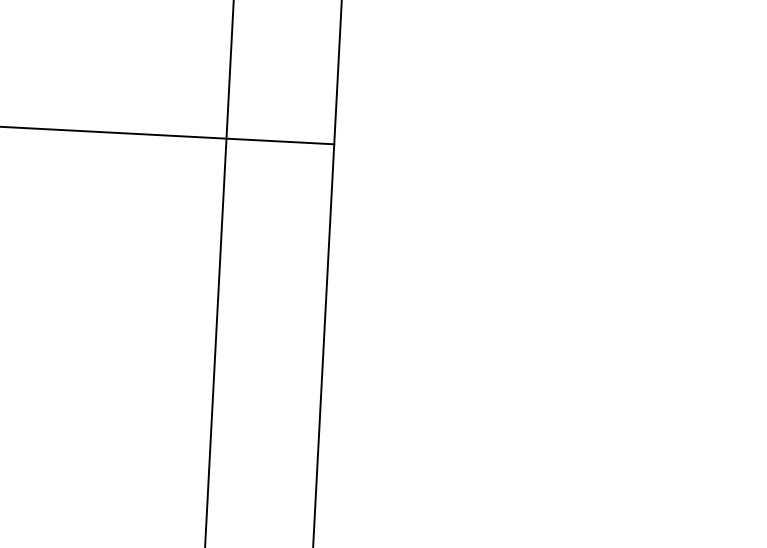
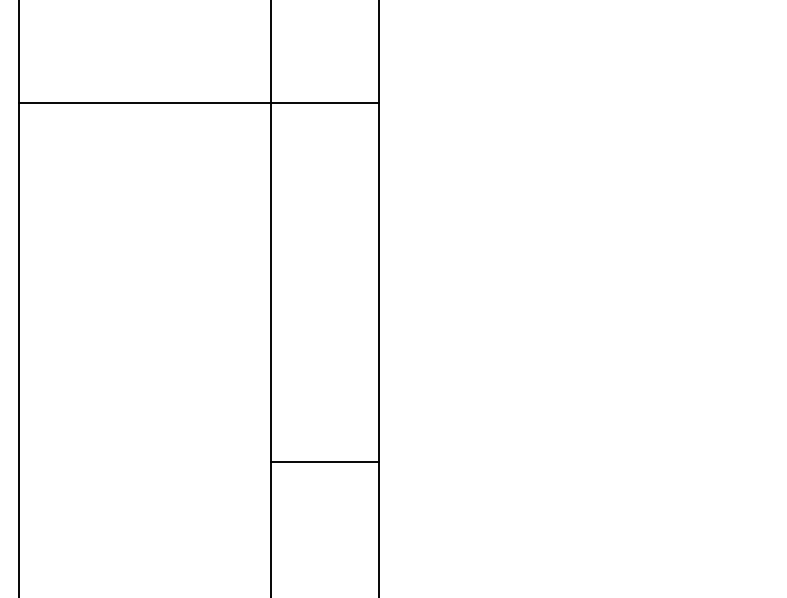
line: (261, 500) -> (325, 462), added

